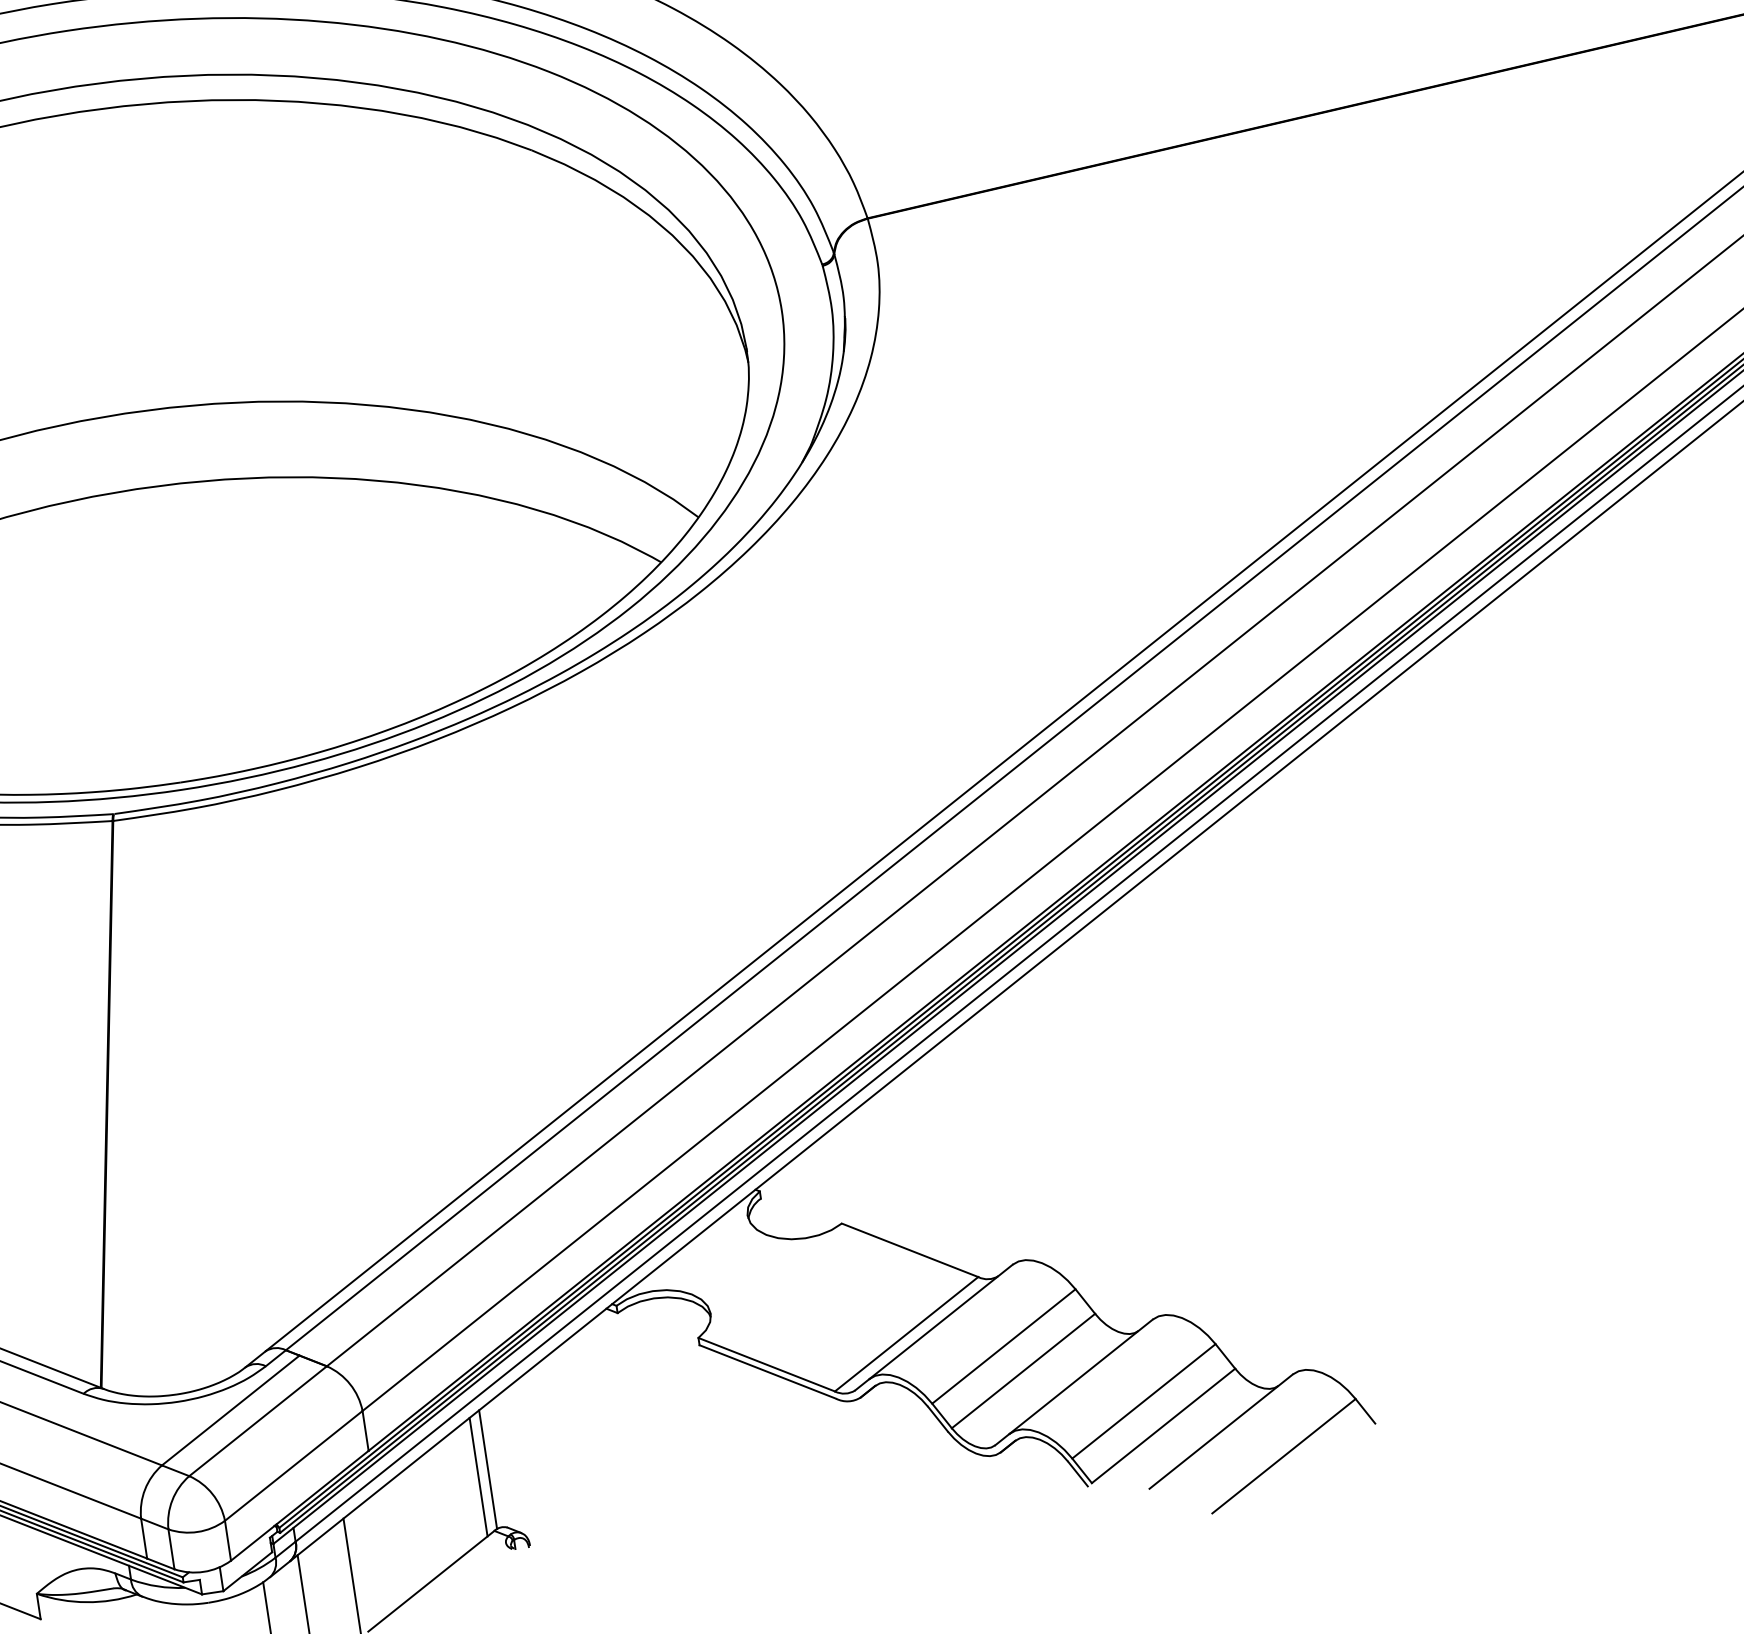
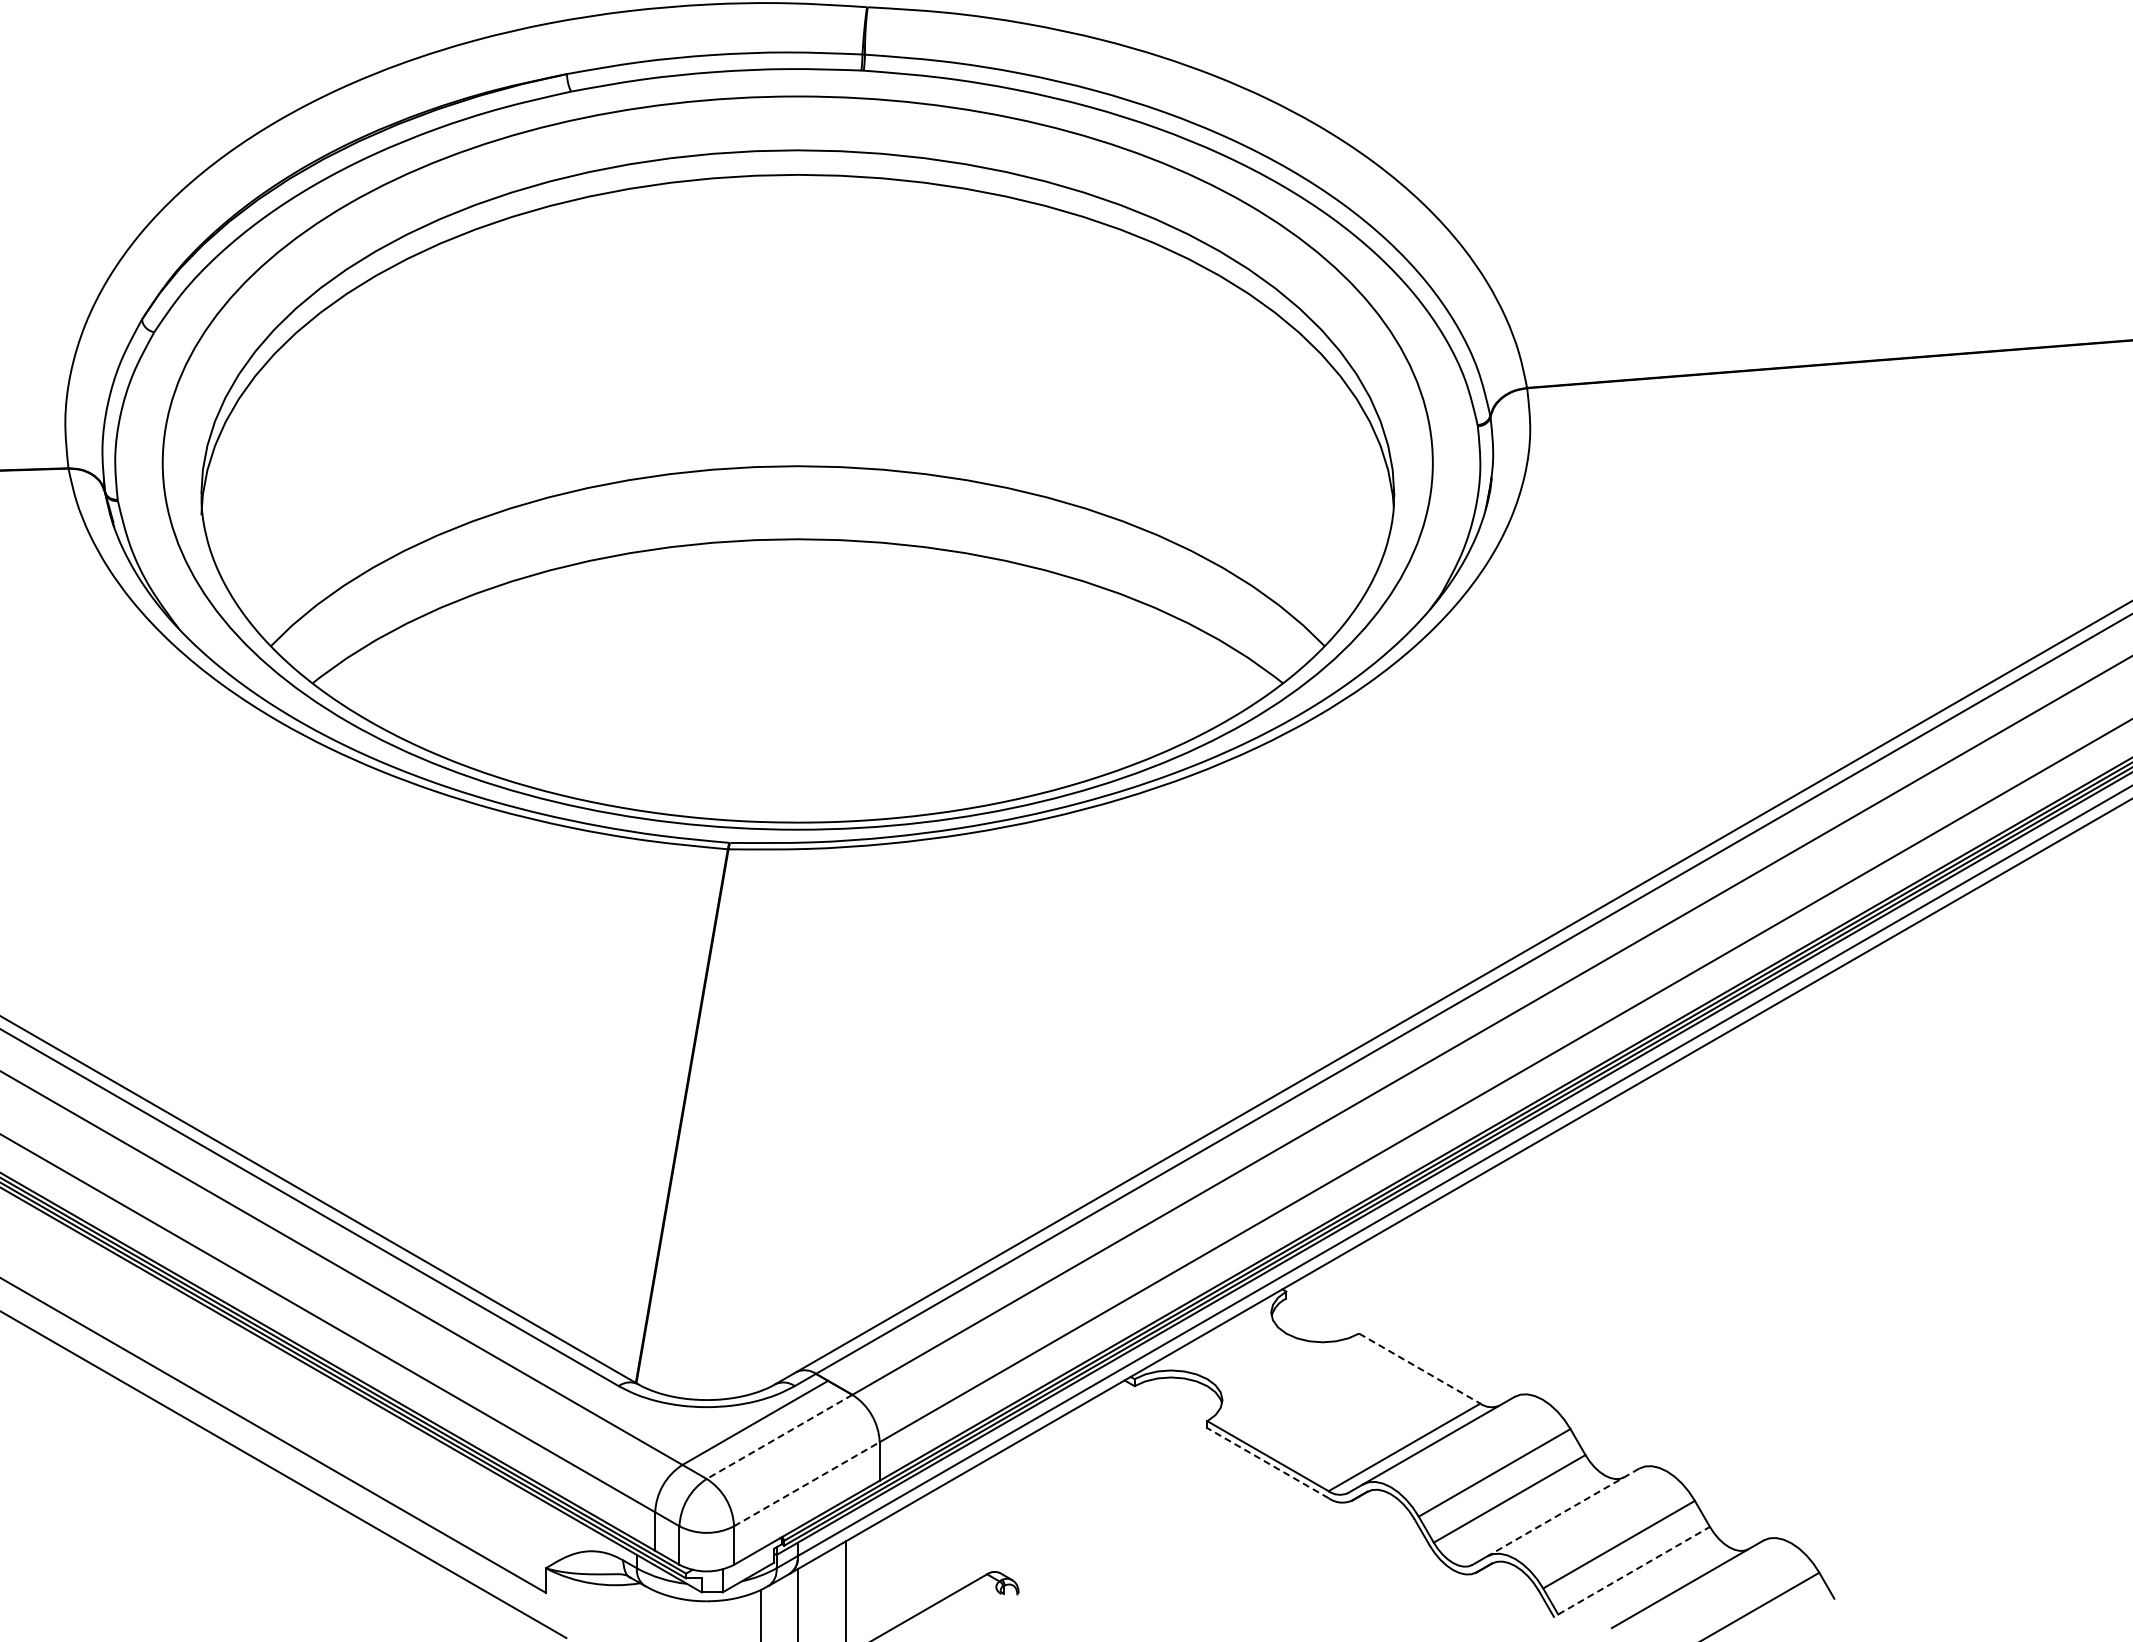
line: (910, 1250) -> (1420, 1368), solid -> dashed
line: (767, 1371) -> (1267, 1462), solid -> dashed
line: (1081, 1376) -> (1563, 1512), solid -> dashed
line: (258, 1421) -> (779, 1437), solid -> dashed
line: (1163, 1425) -> (1634, 1570), solid -> dashed
line: (294, 1465) -> (807, 1483), solid -> dashed
line: (487, 1469) -> (989, 1515), removed
line: (478, 1477) -> (979, 1521), removed

